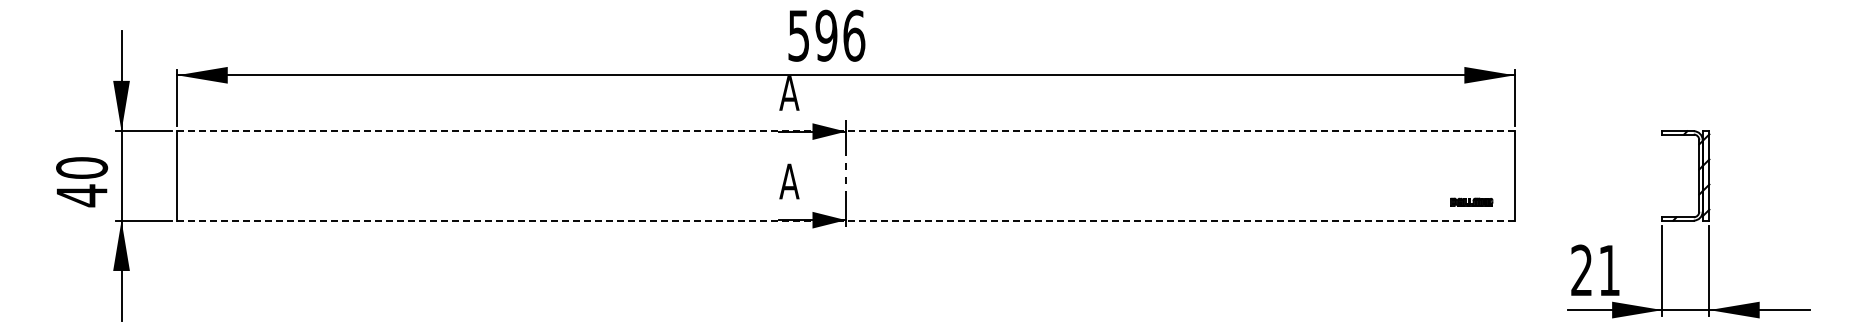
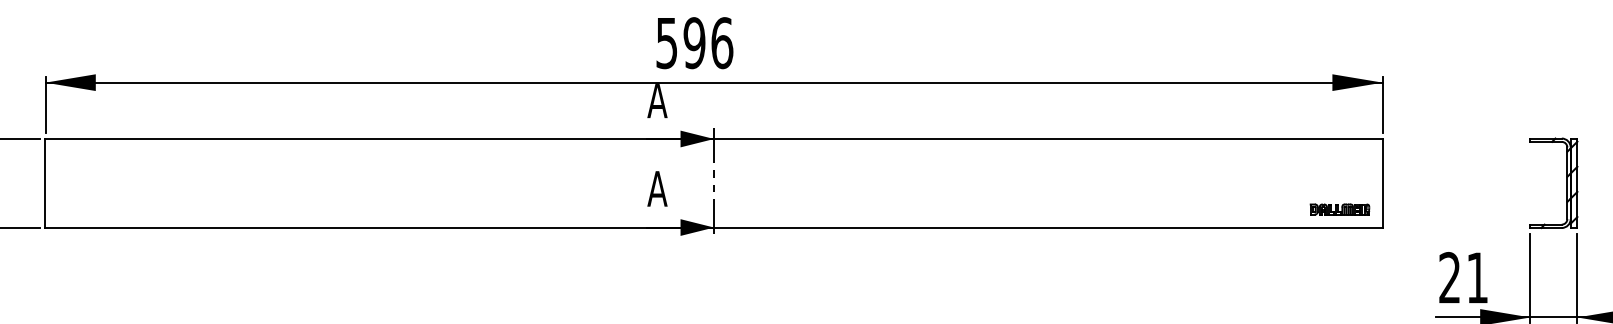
line: (846, 131) -> (714, 138), dashed -> solid
part: (1471, 202) -> (1339, 209), size x1.43
line: (846, 220) -> (714, 227), dashed -> solid

